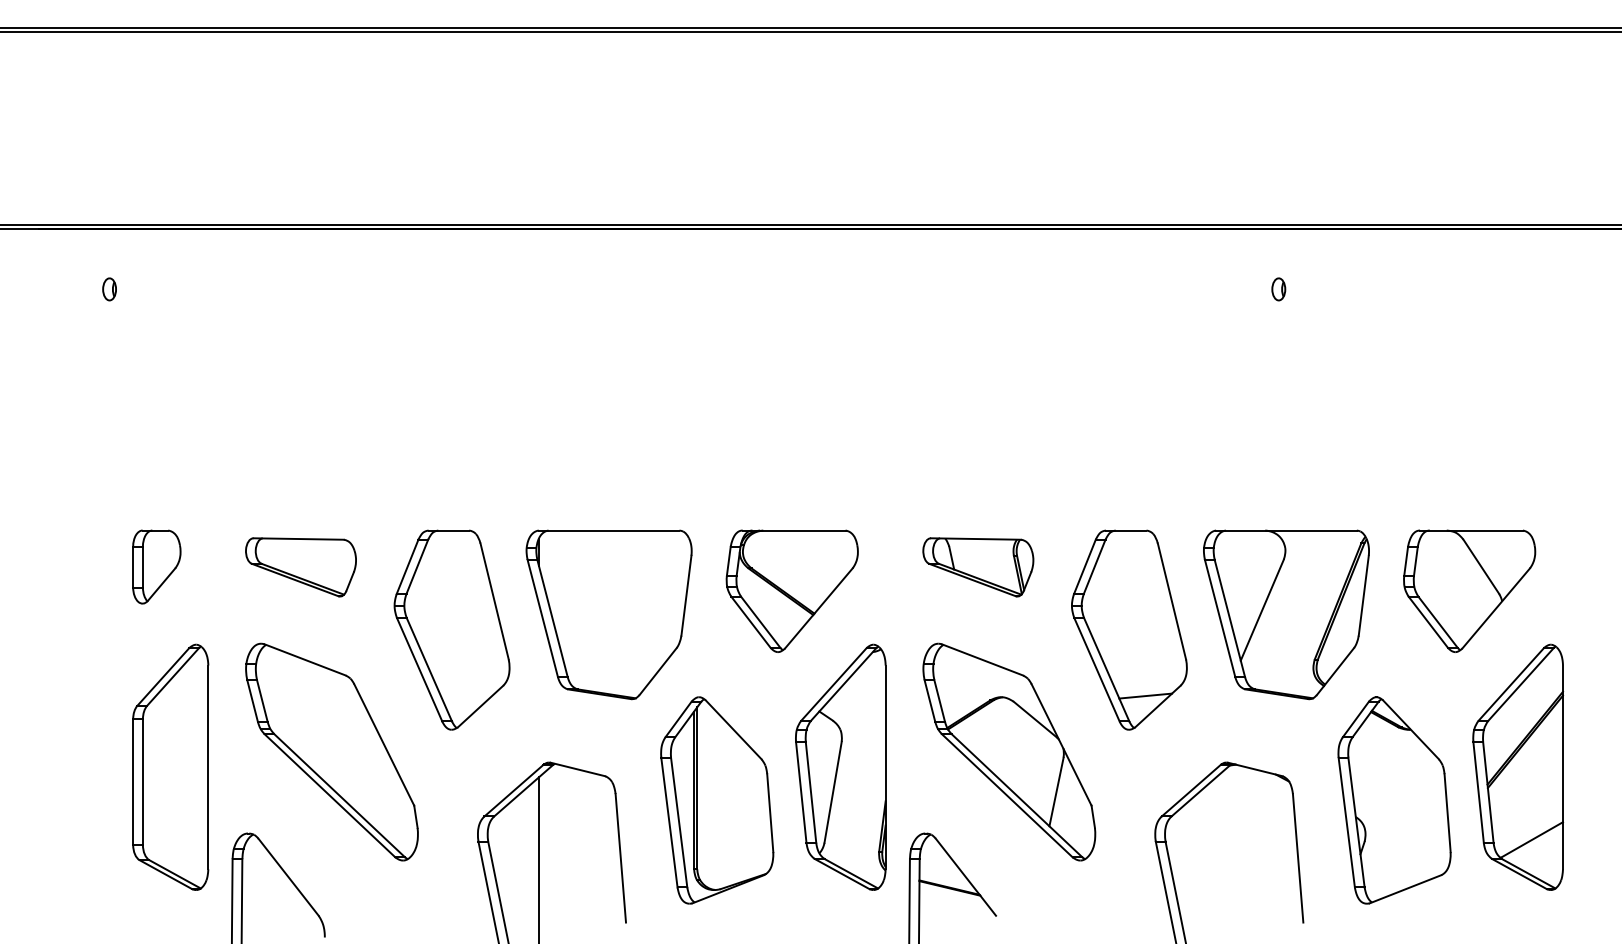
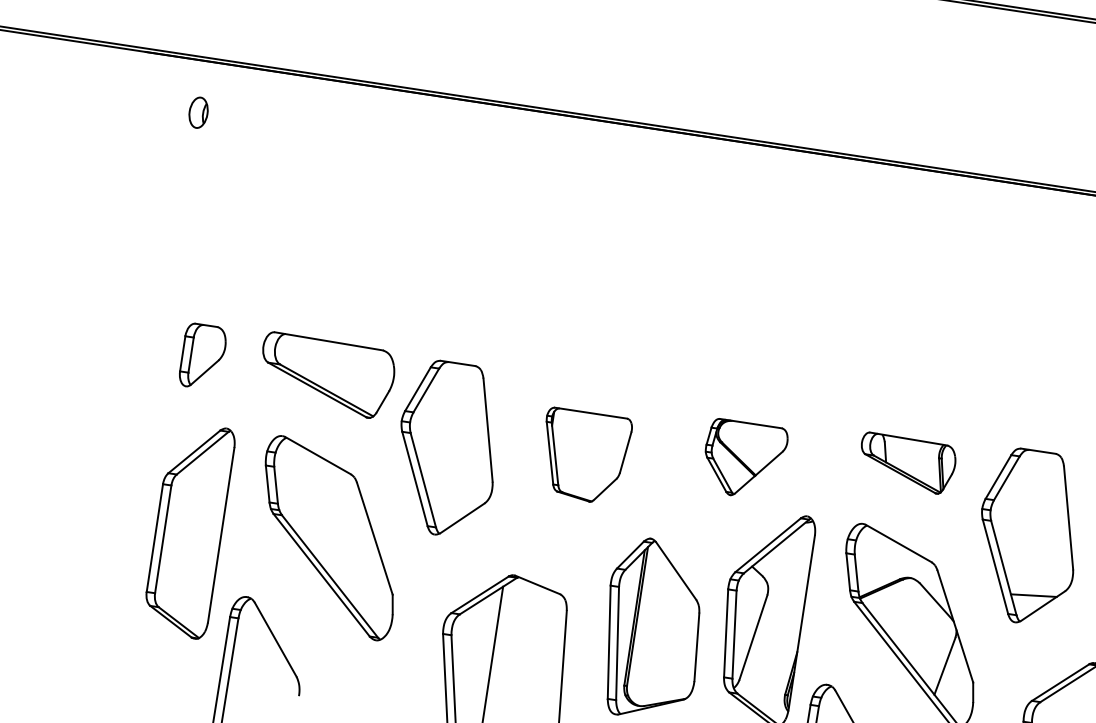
part: (109, 289) -> (198, 112), size x1.6
part: (300, 567) -> (326, 375), size x1.4
part: (791, 590) -> (743, 459), size x0.7
part: (608, 614) -> (583, 456), size x0.6

